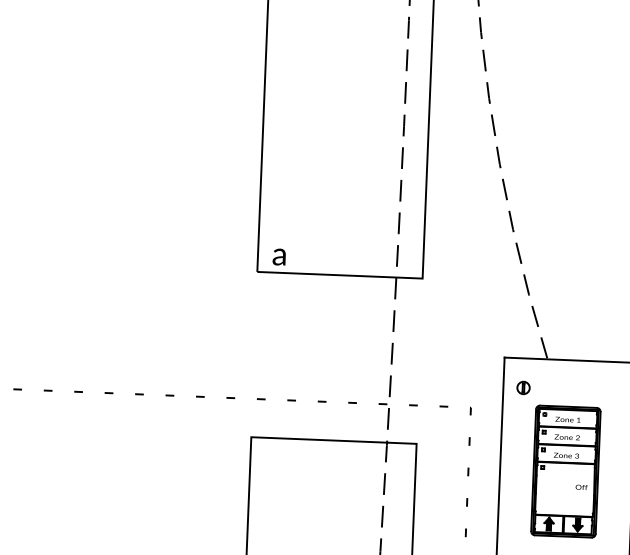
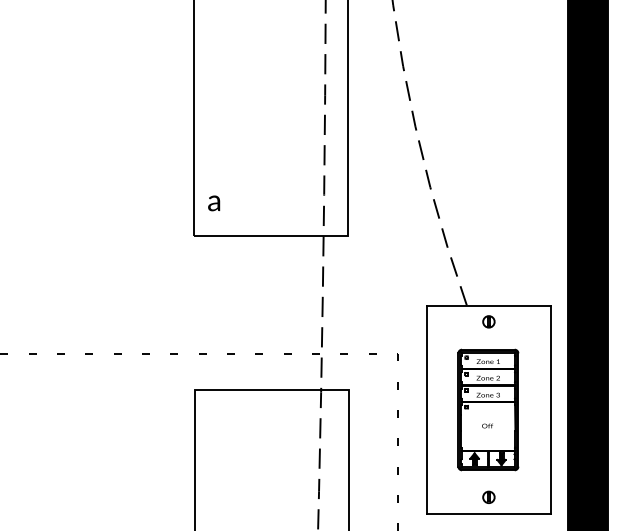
text: (279, 257) -> (214, 203), moved
part: (523, 387) -> (488, 321), moved
text: (581, 486) -> (487, 425), moved

